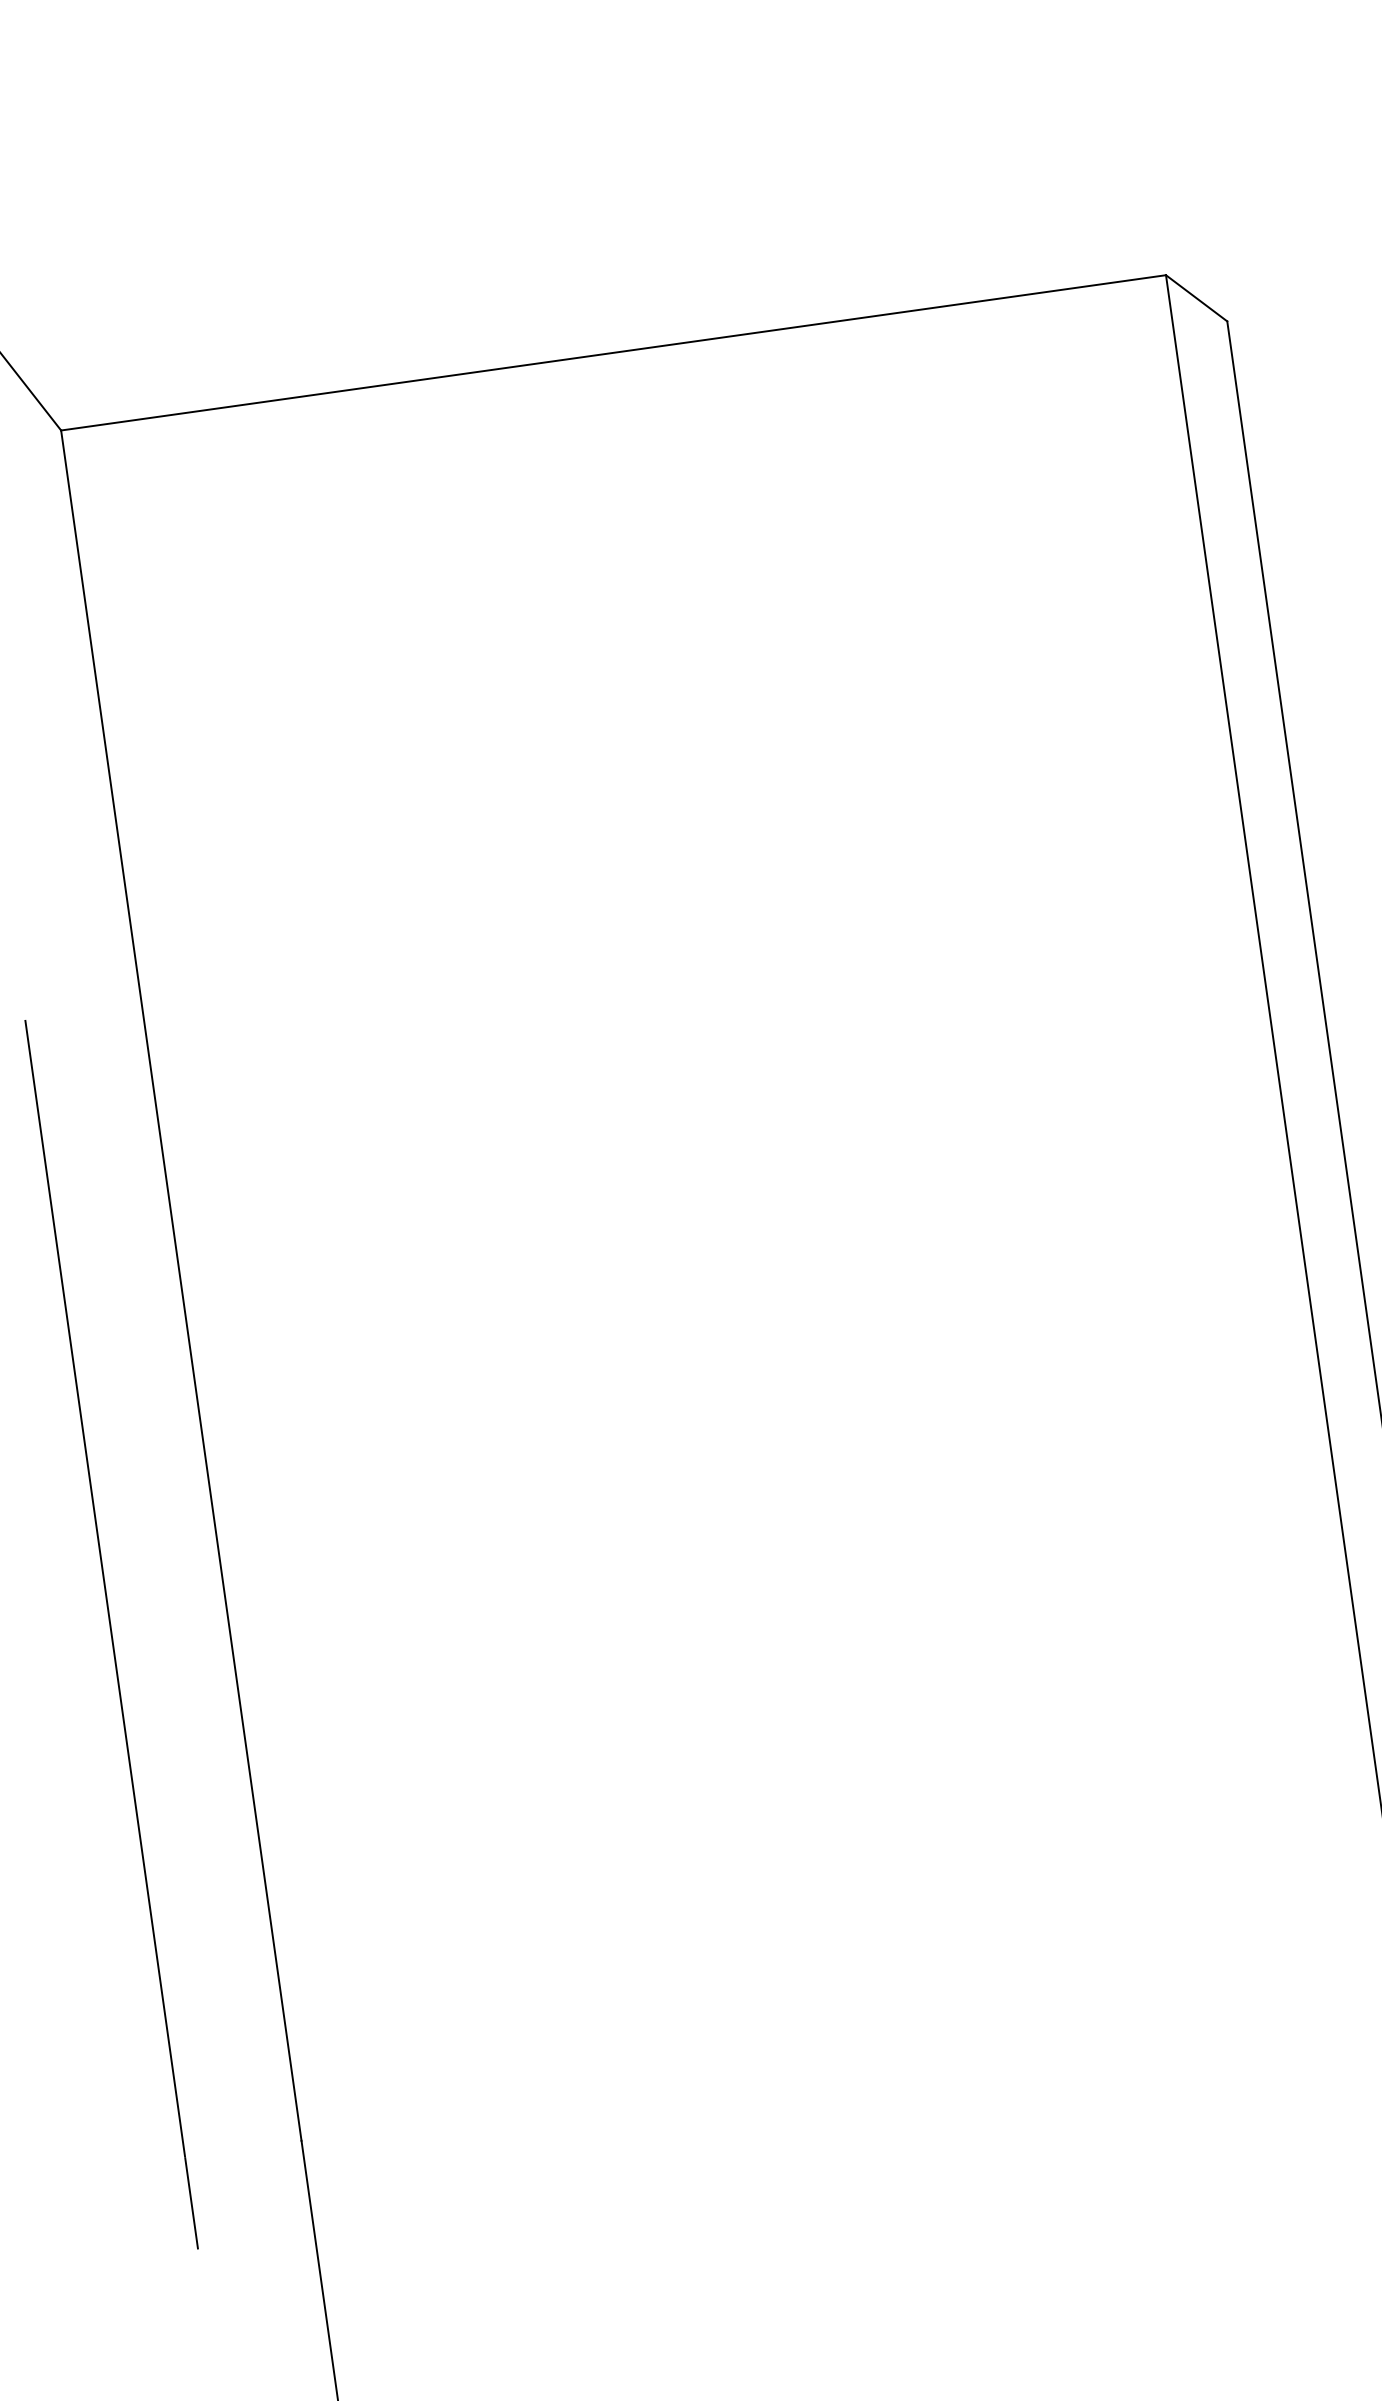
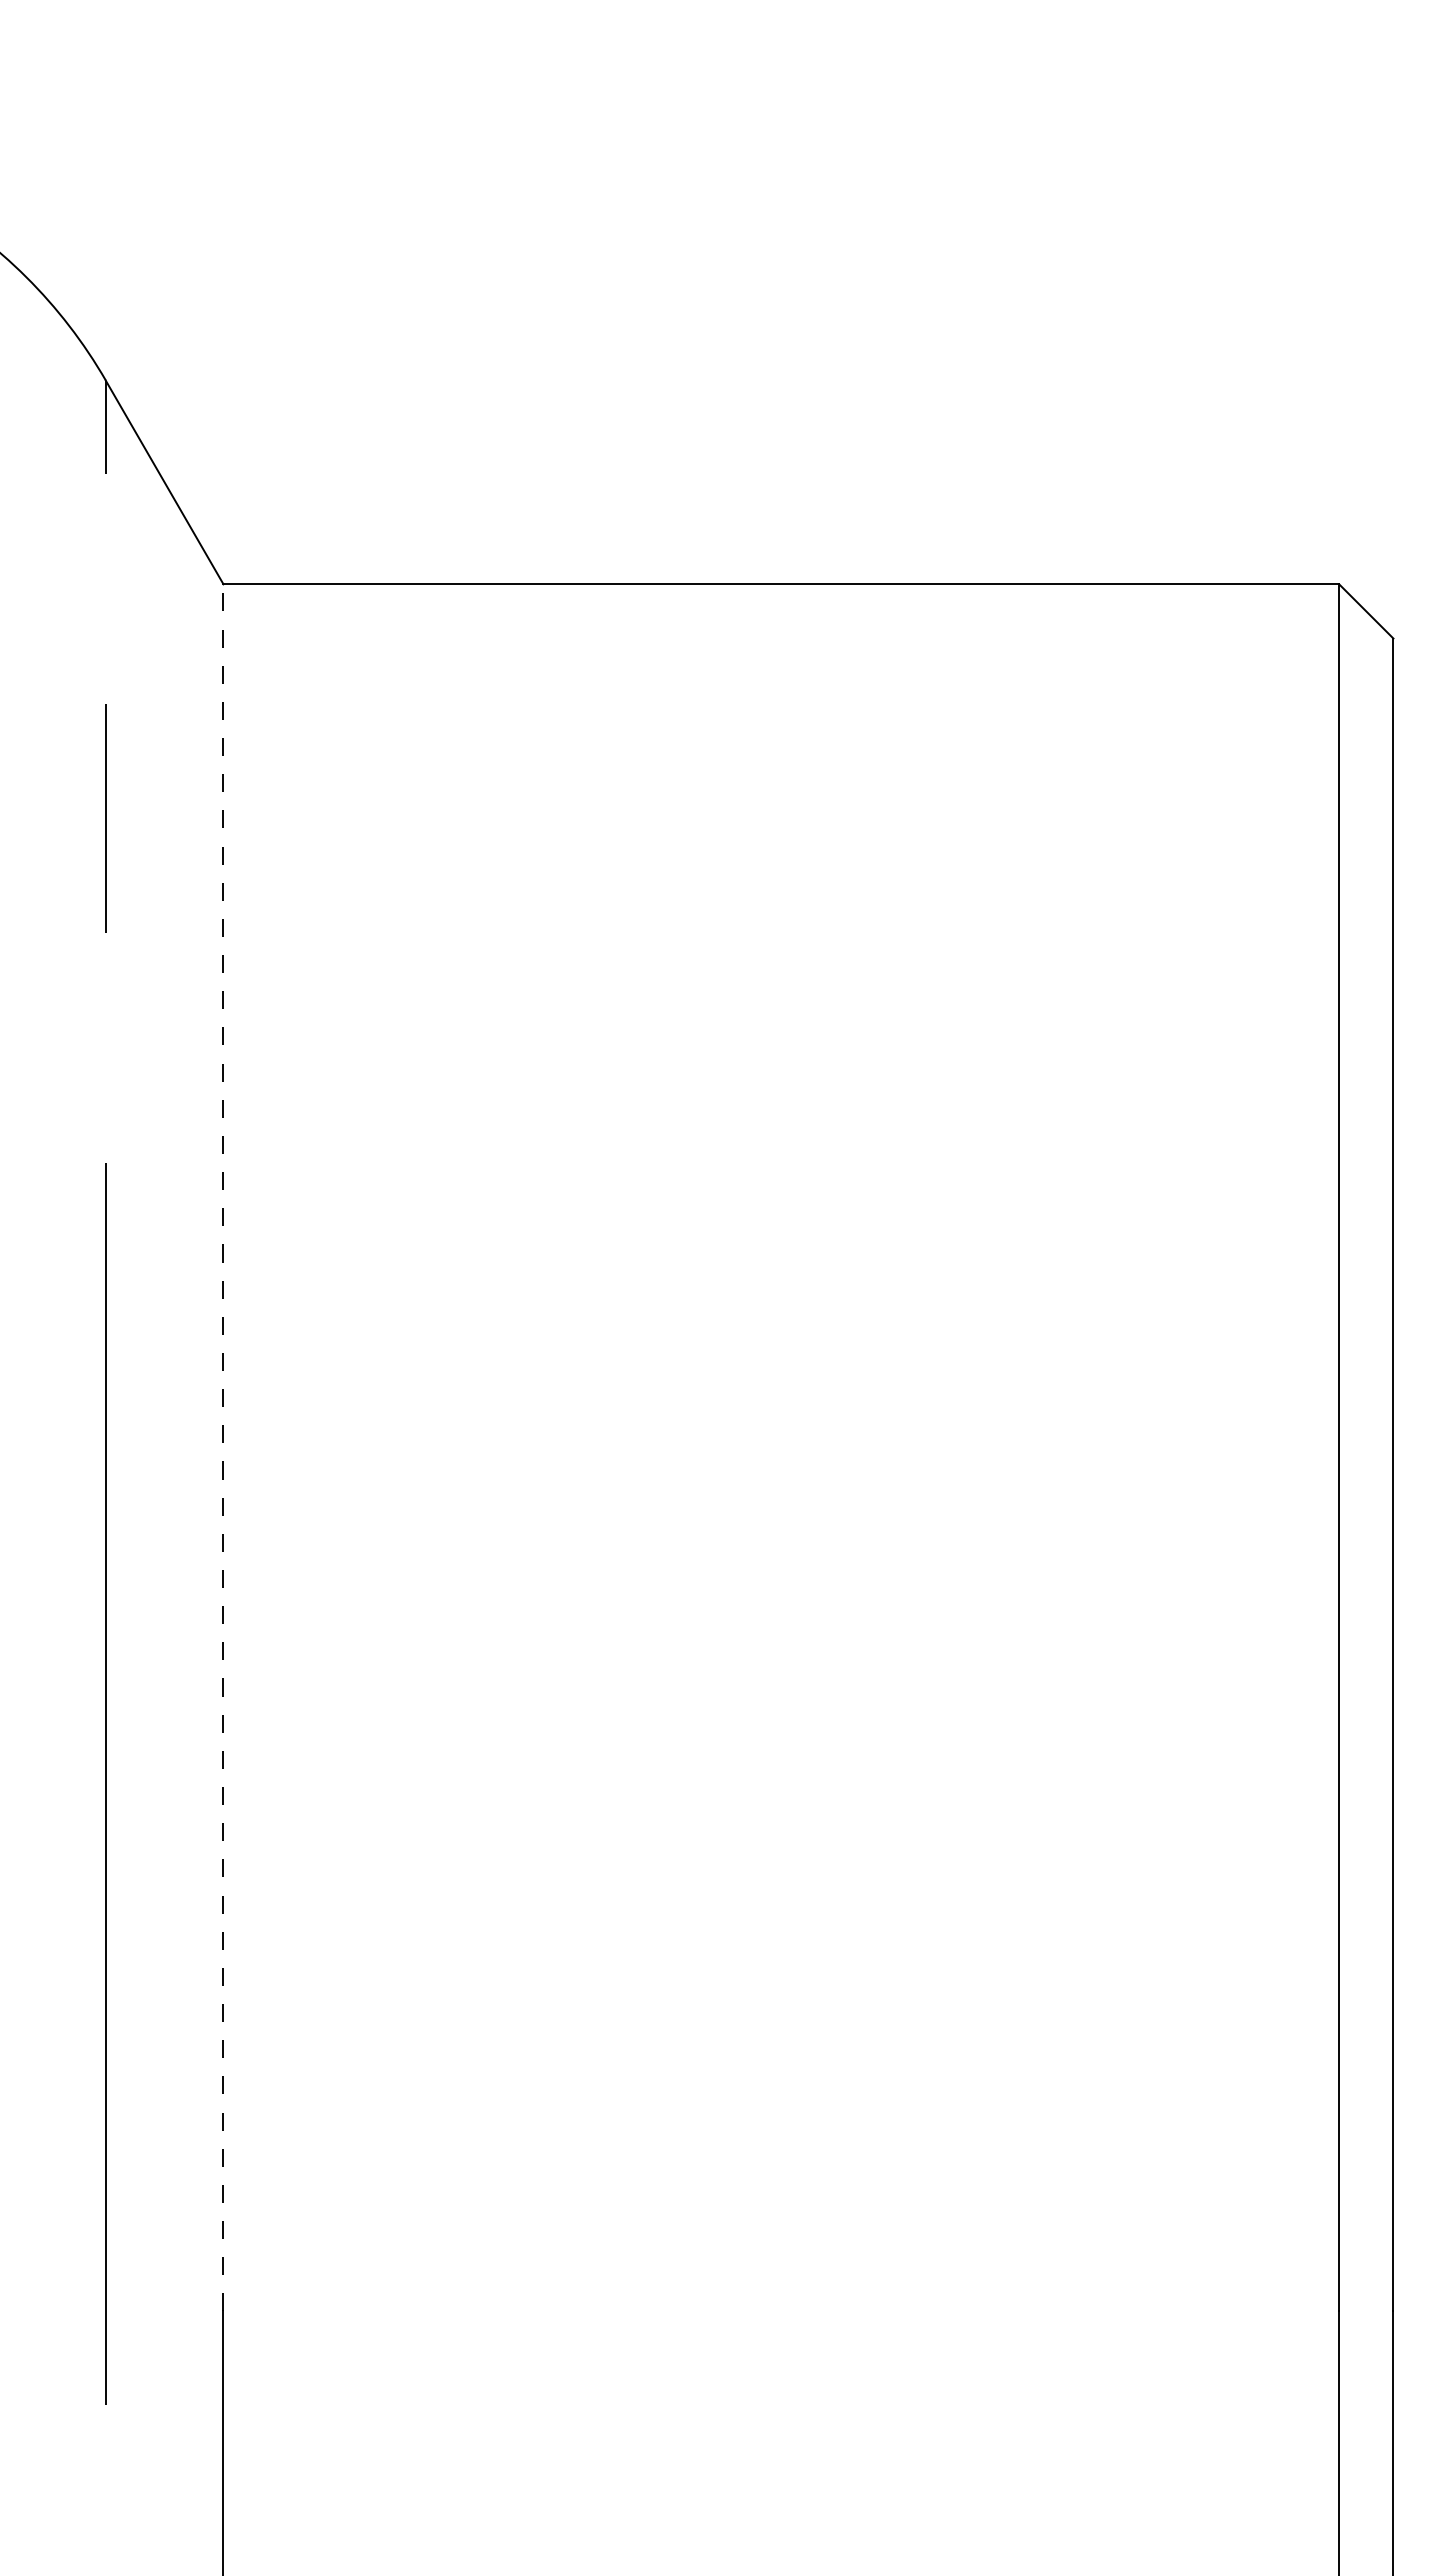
line: (181, 1285) -> (223, 1447), solid -> dashed

